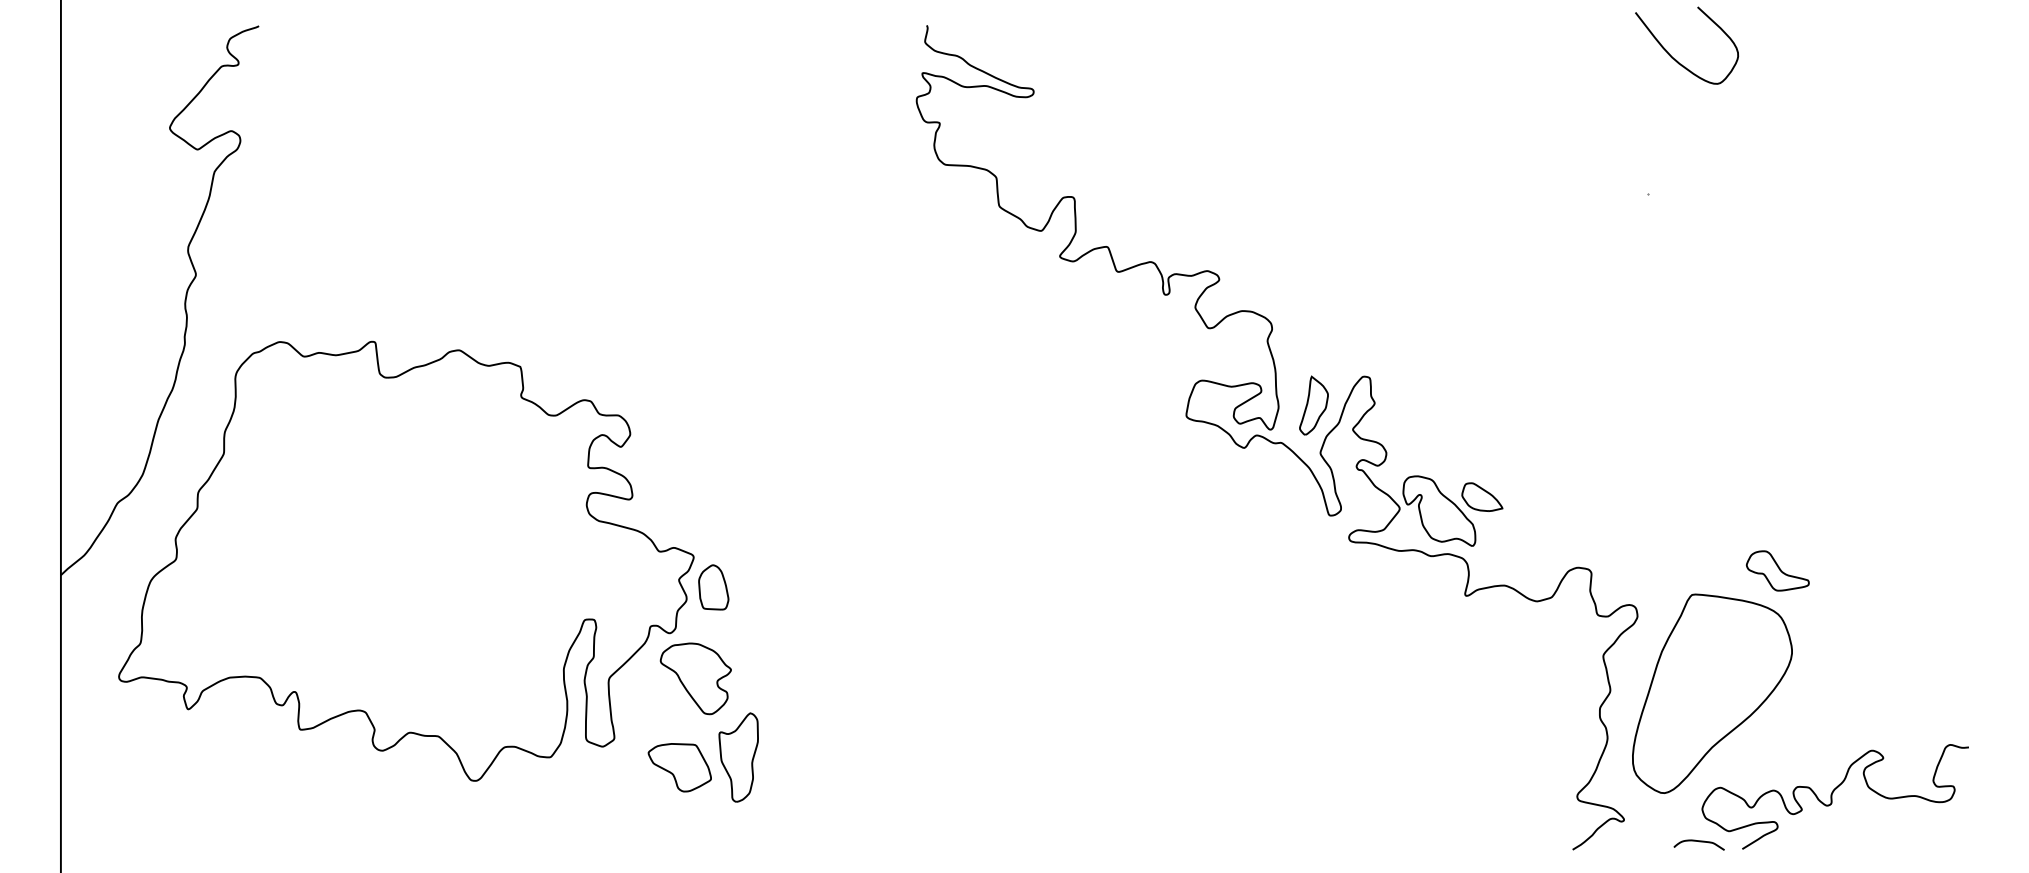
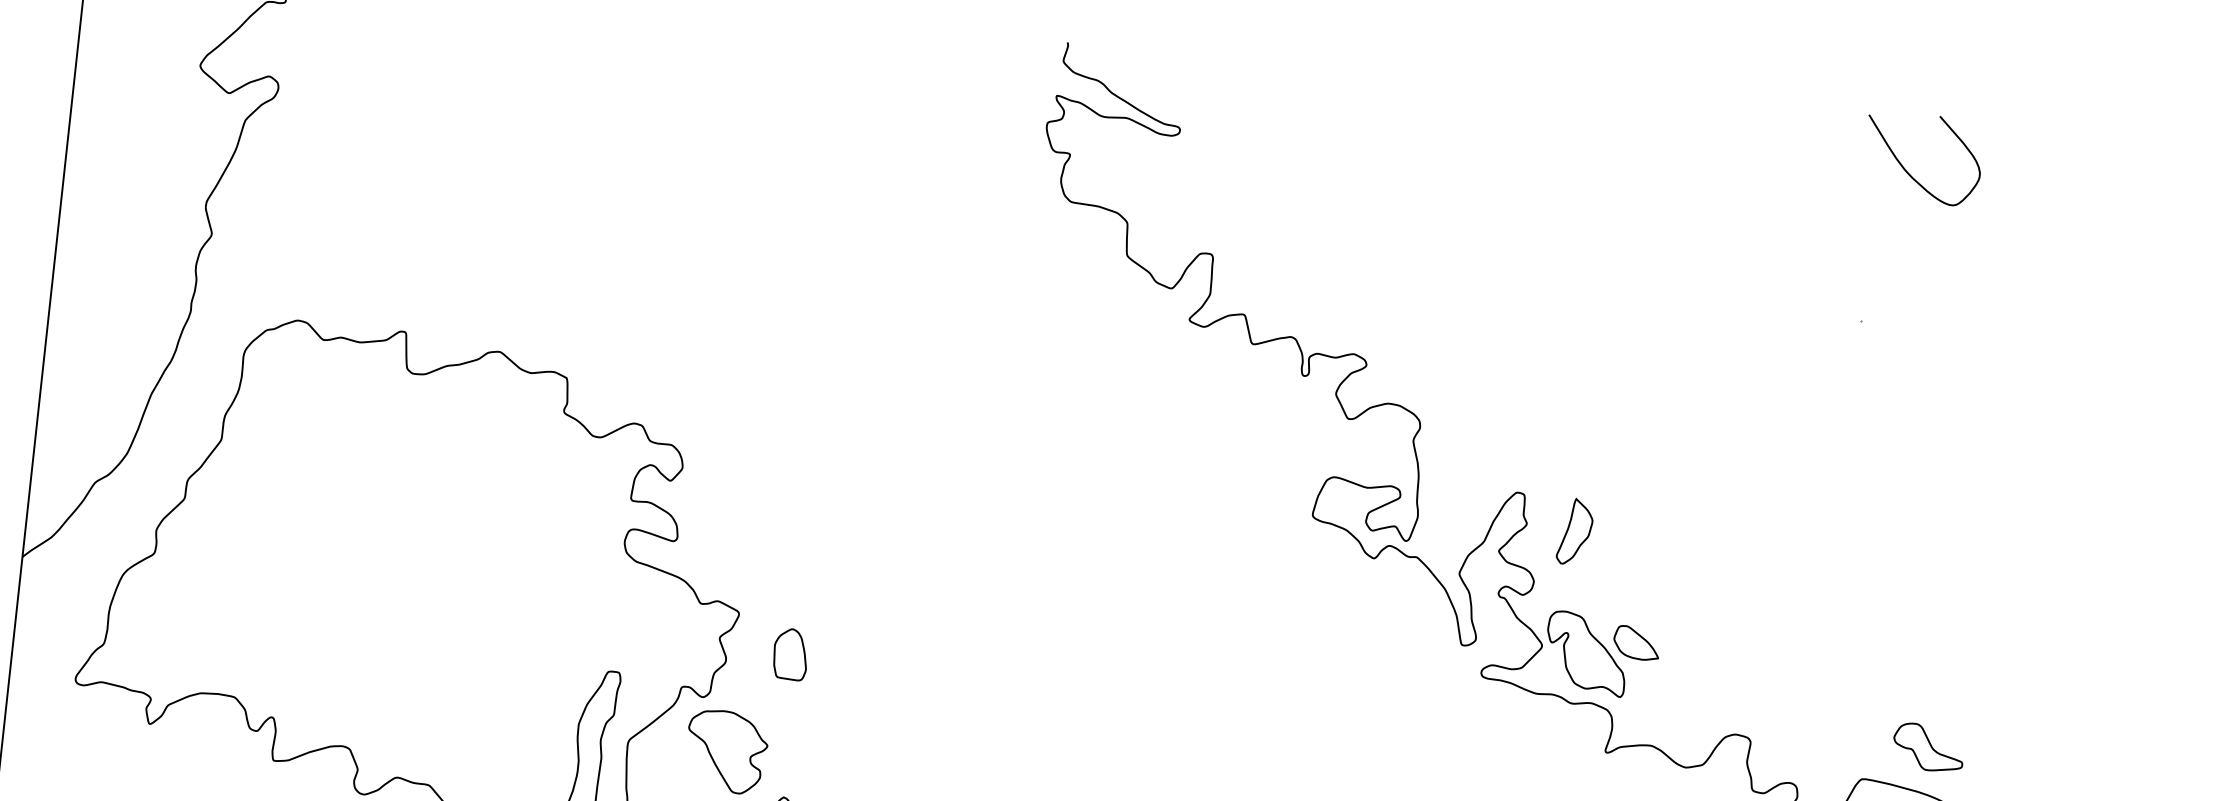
part: (1313, 405) -> (1574, 531), moved
part: (1777, 570) -> (1928, 747), moved
part: (713, 587) -> (790, 654), moved

